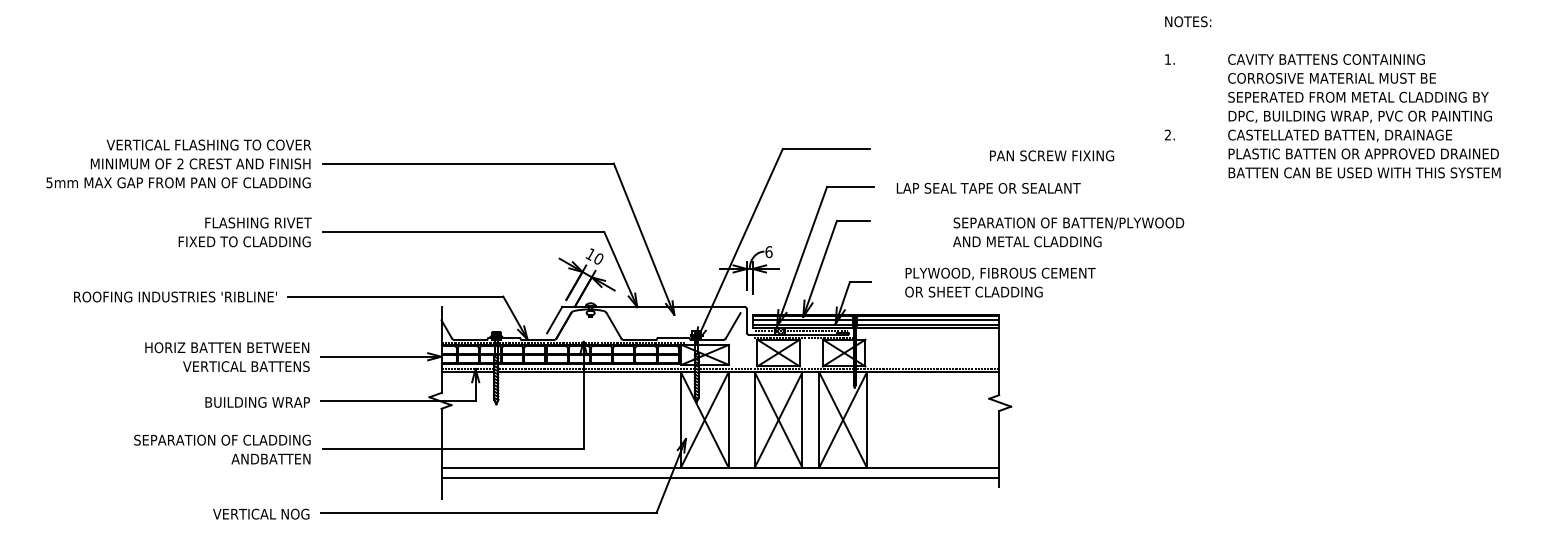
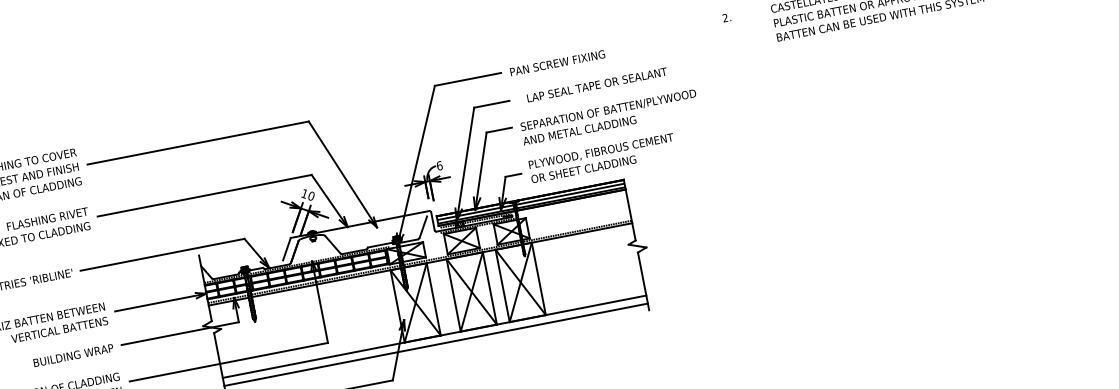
text: (1052, 155) -> (557, 62), moved
text: (1068, 232) -> (609, 117), moved
text: (1000, 282) -> (602, 158), moved

